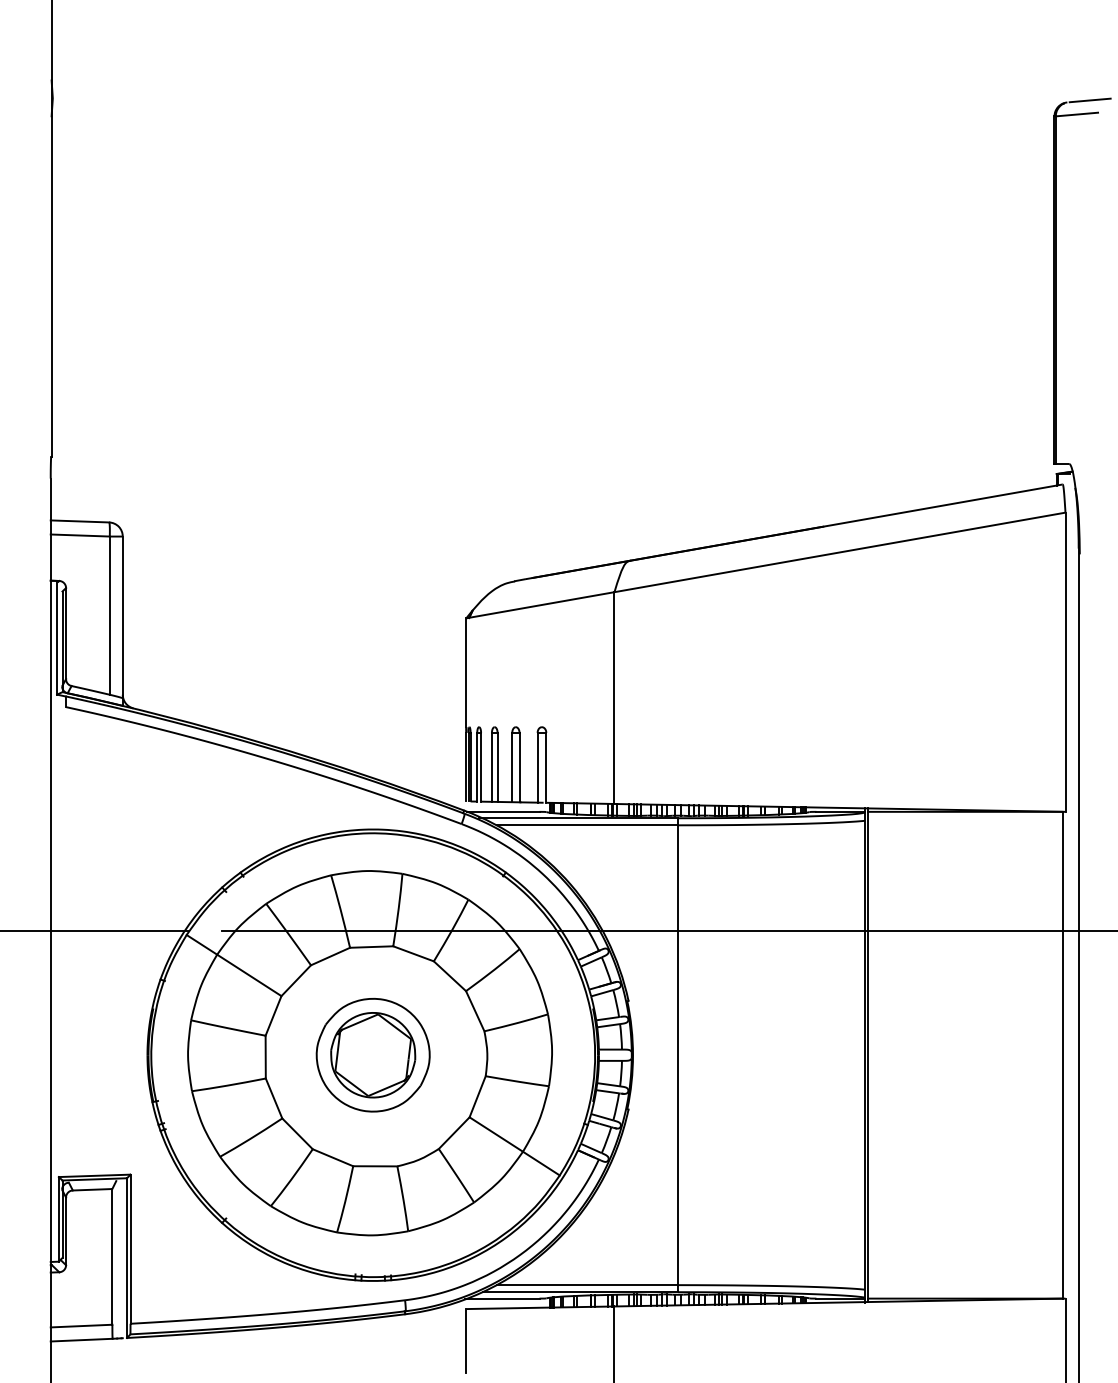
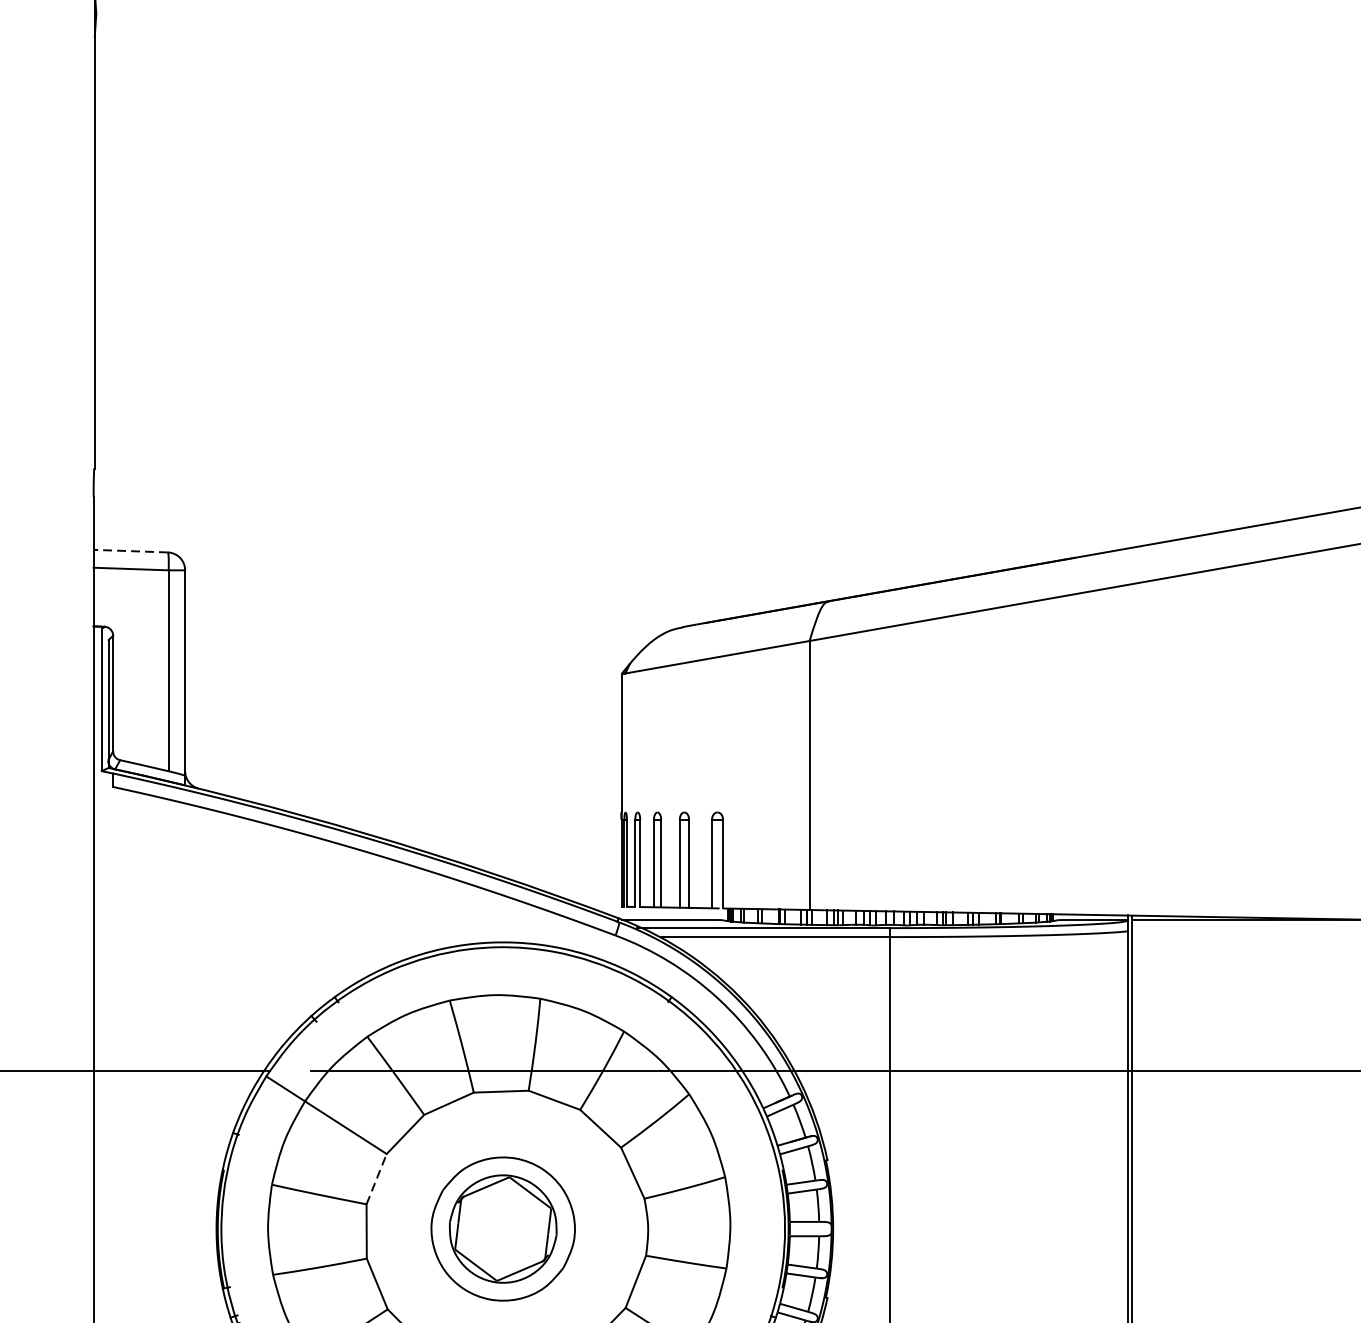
line: (79, 521) -> (130, 551), solid -> dashed
line: (273, 1015) -> (376, 1178), solid -> dashed

